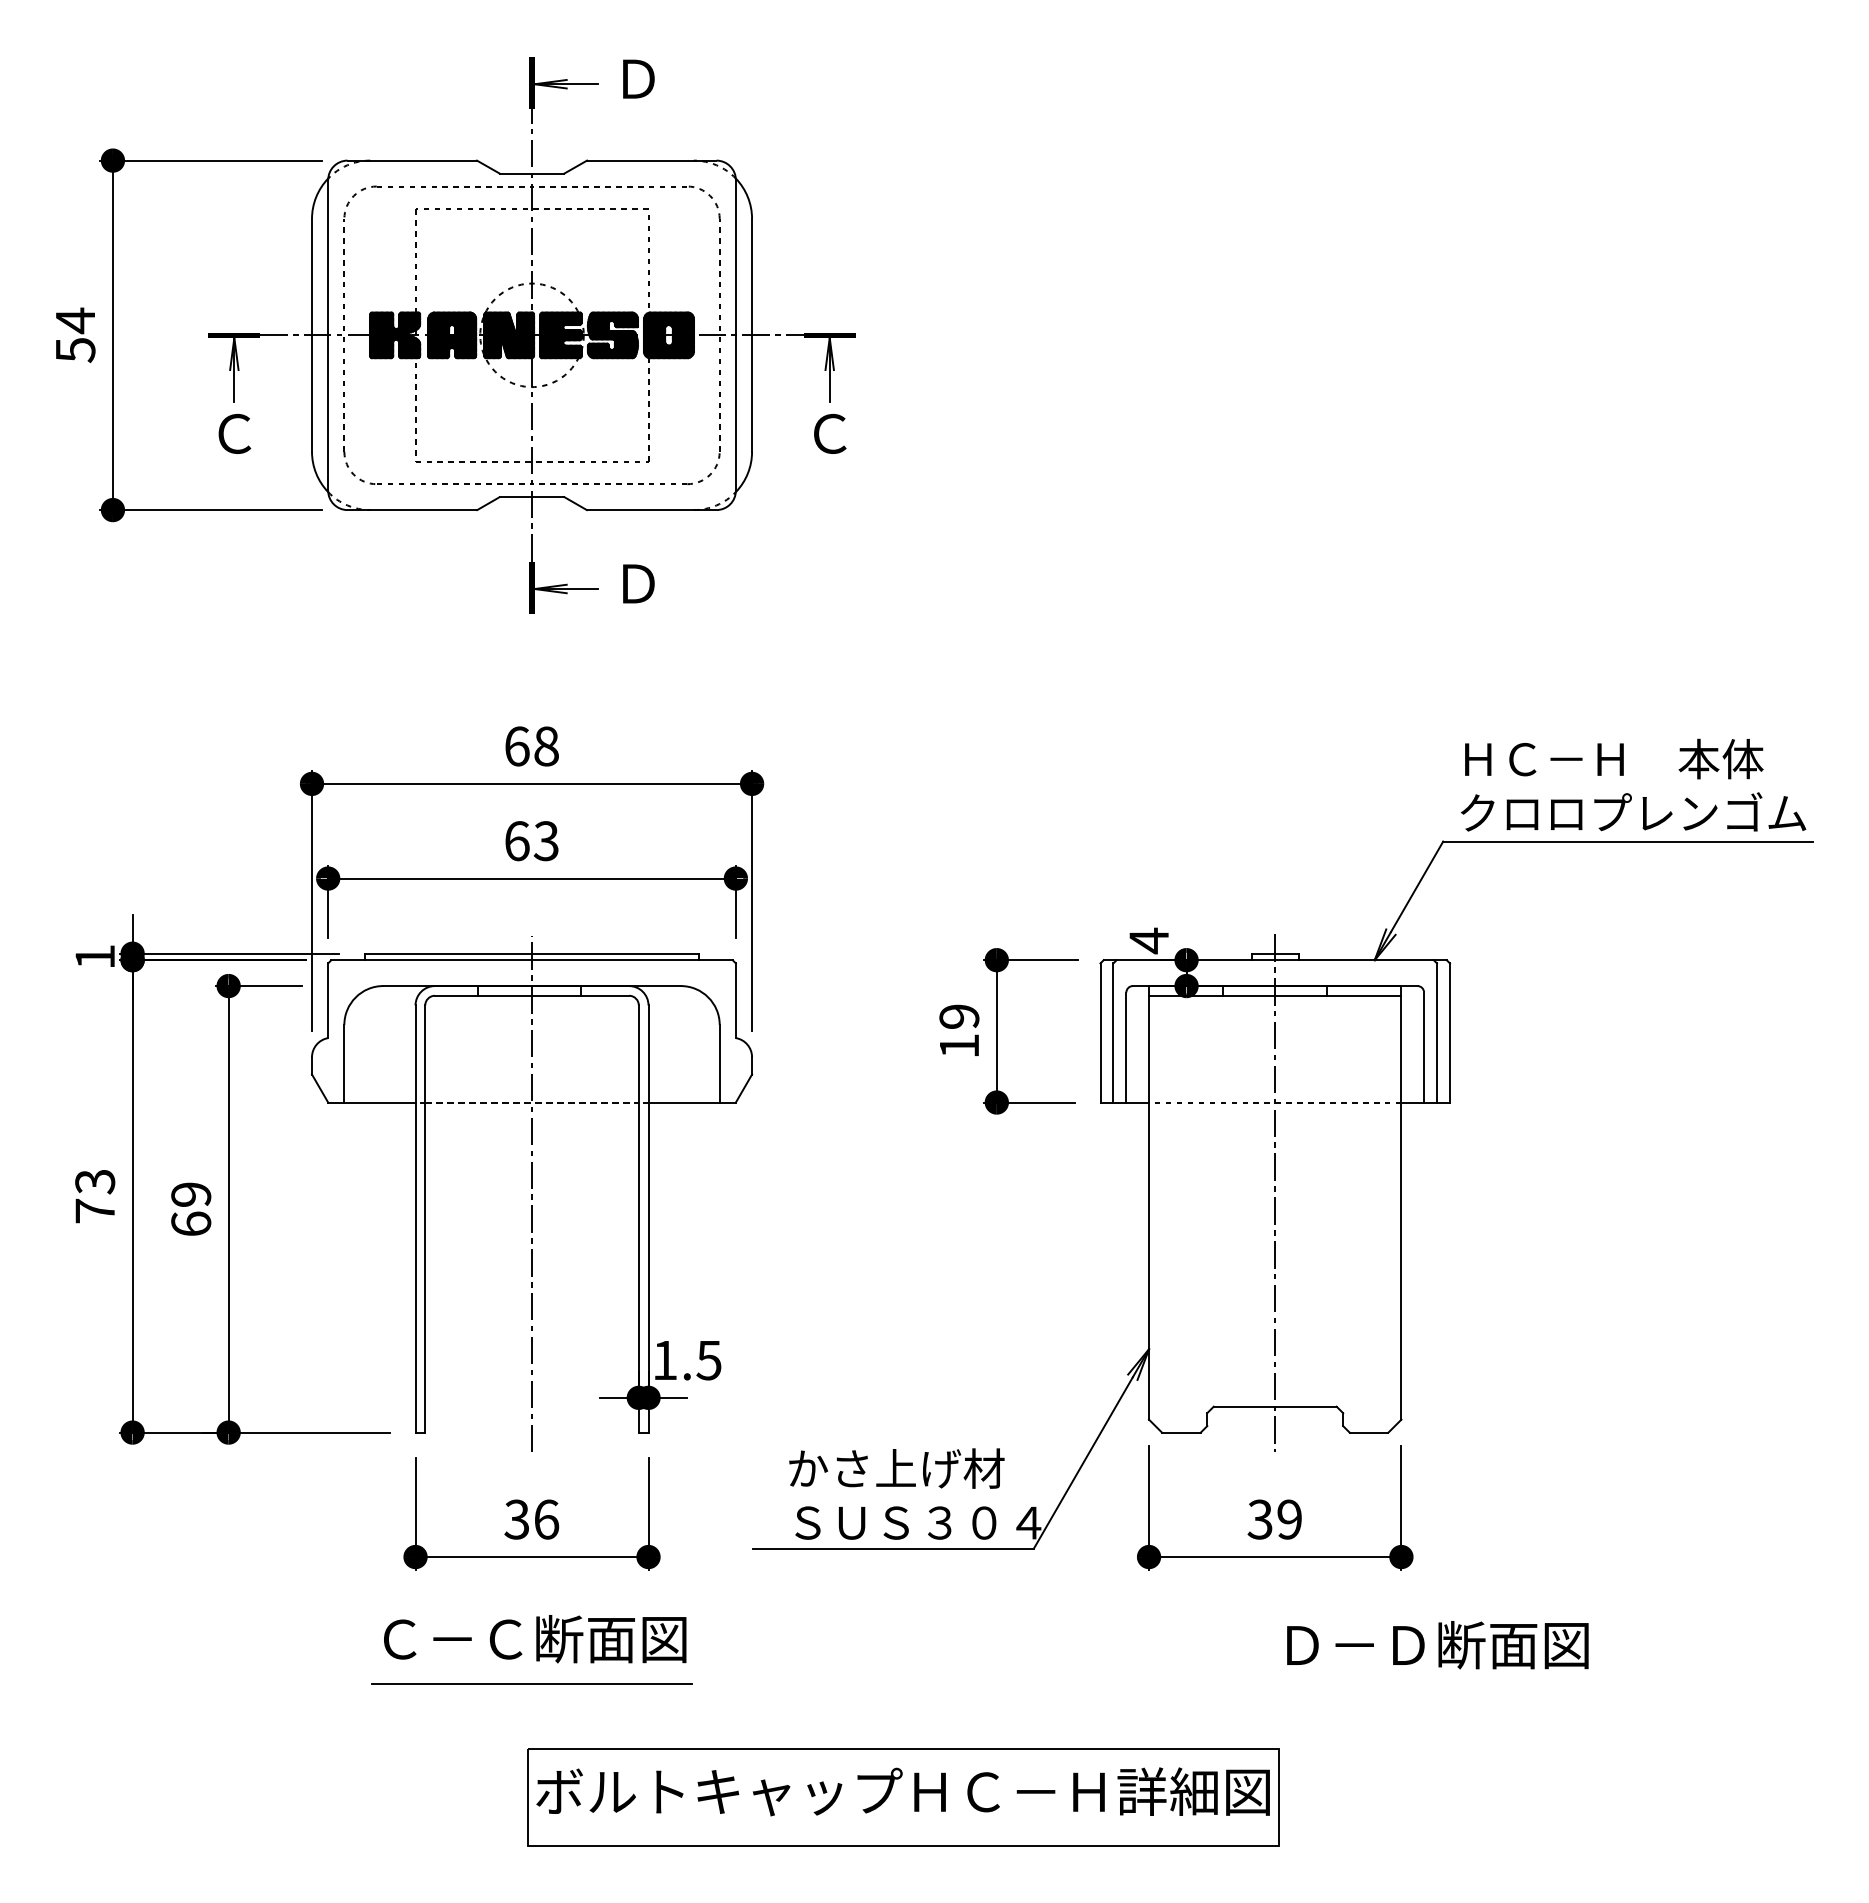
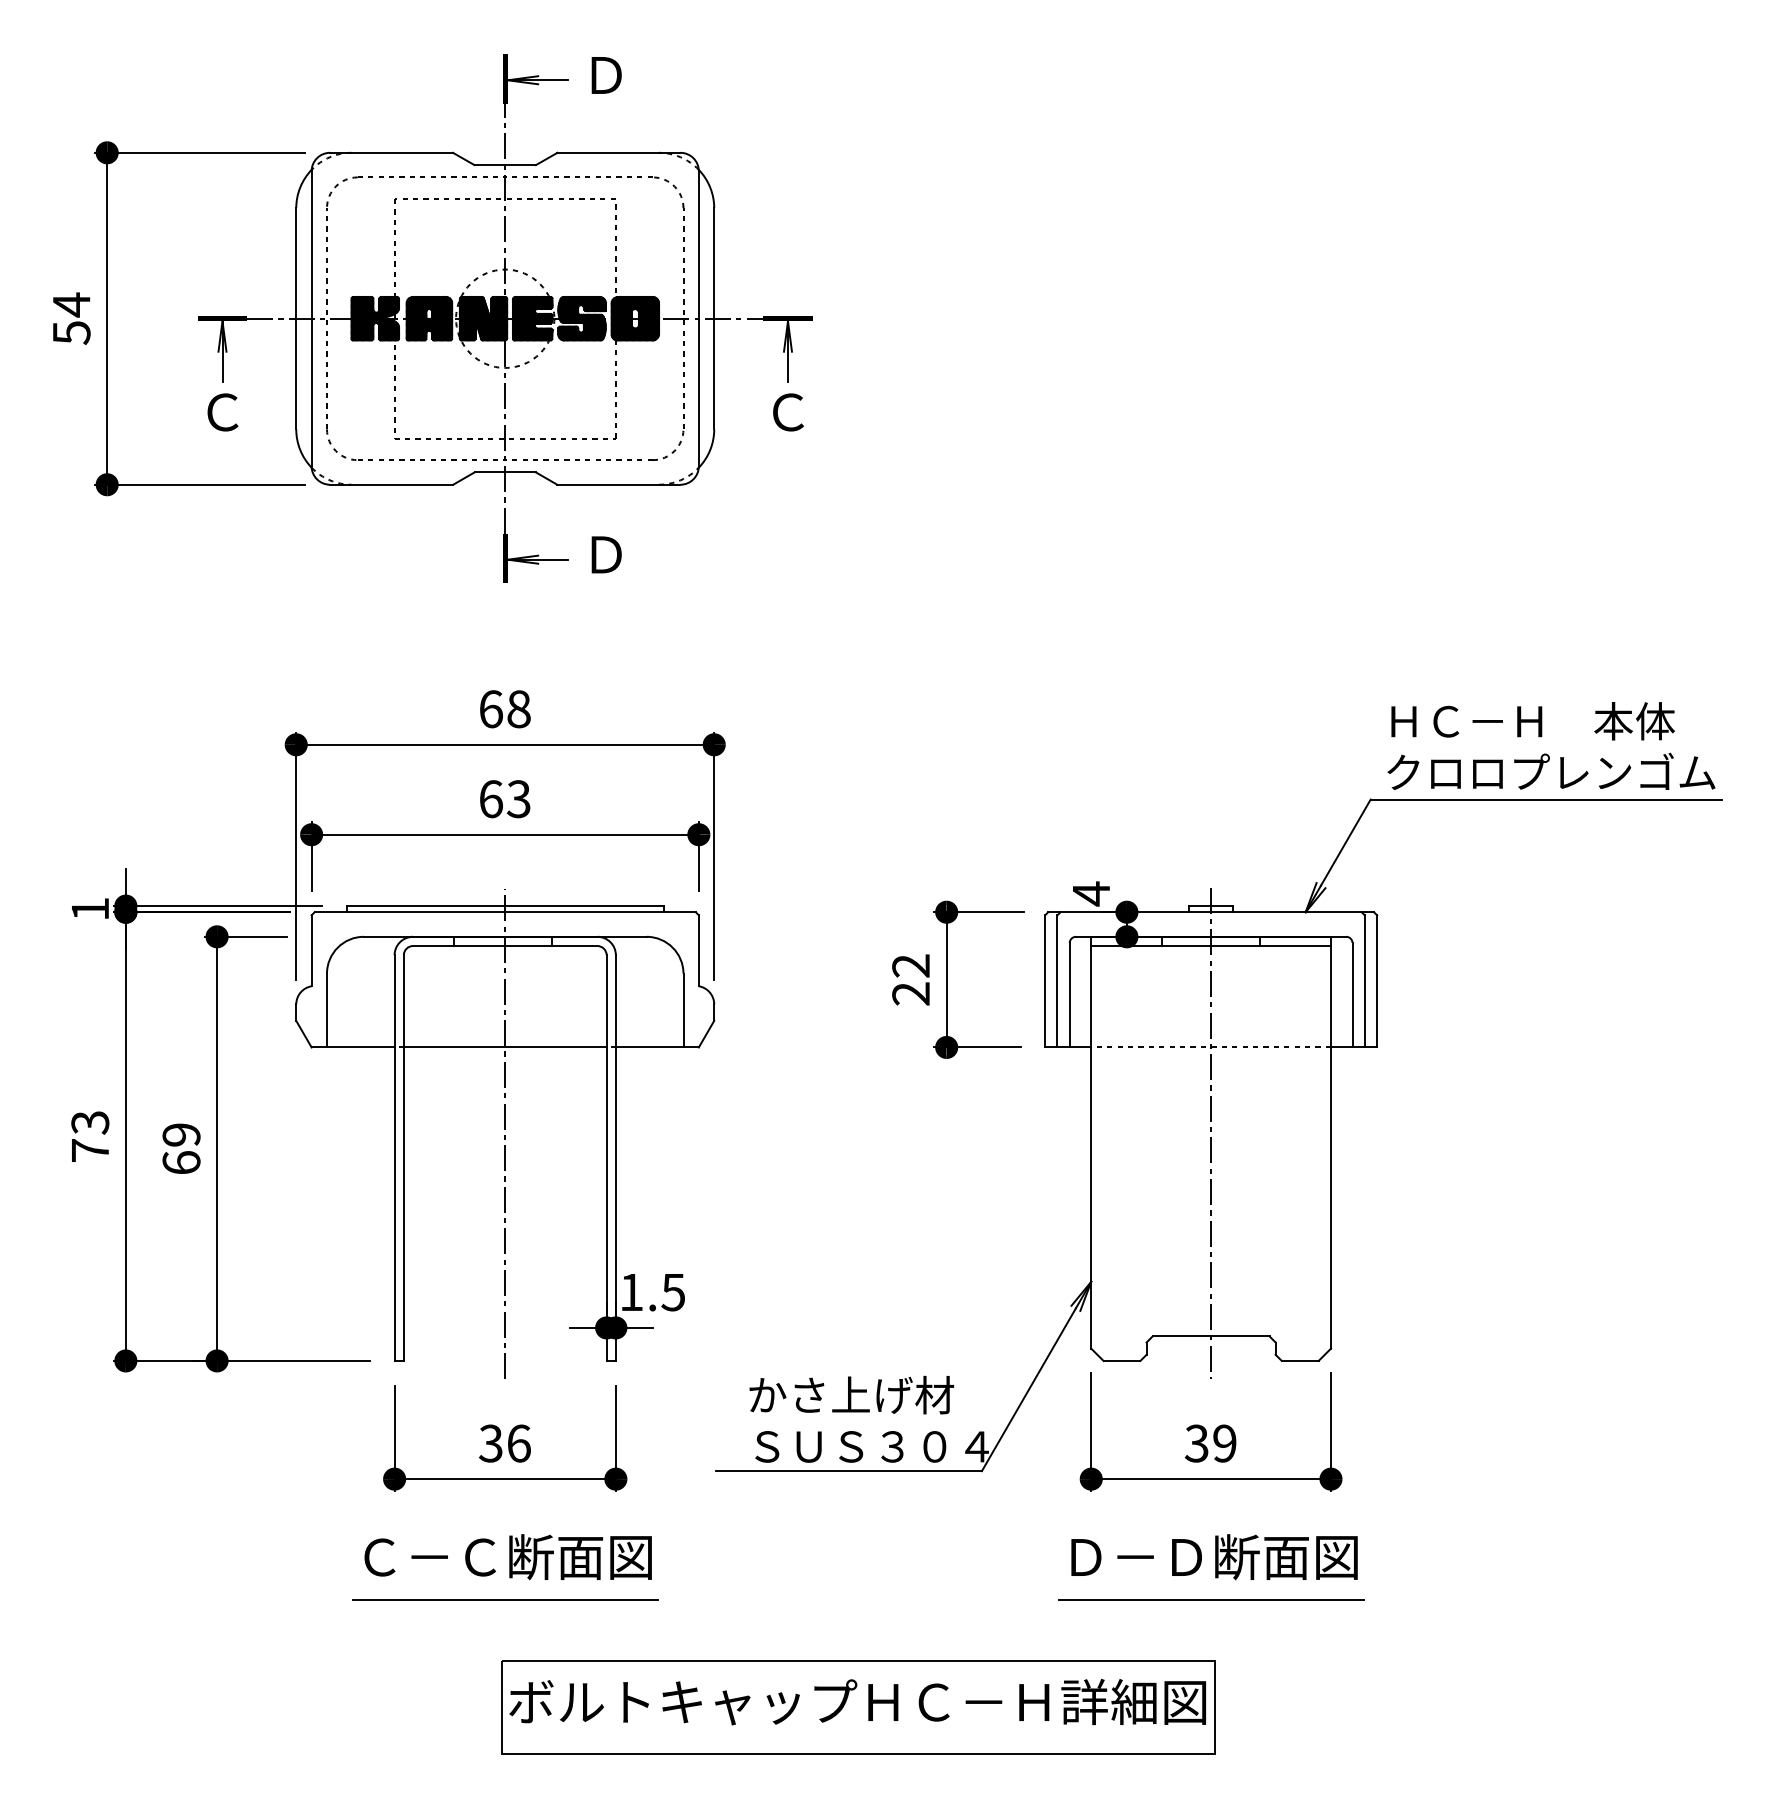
text: (959, 1031) -> (911, 979), 19 -> 22
line: (532, 1102) -> (505, 1047), dashed -> solid
text: (1437, 1645) -> (1214, 1557), moved
line: (1274, 1684) -> (1210, 1600), added

